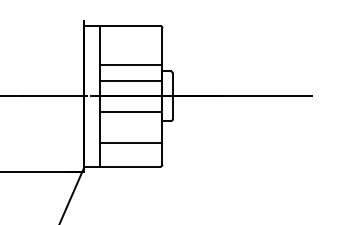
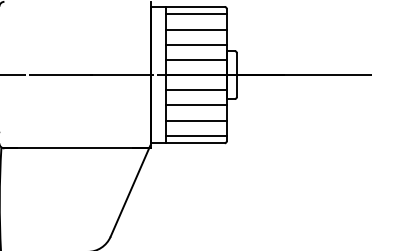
line: (131, 33) -> (196, 14), added
line: (131, 49) -> (196, 29), added
line: (131, 127) -> (196, 105), added
line: (131, 158) -> (196, 135), added

